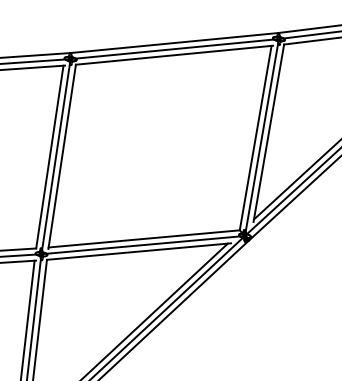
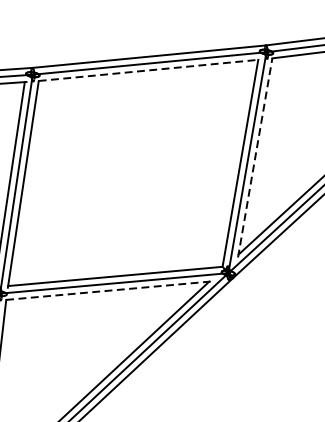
line: (175, 55) -> (150, 70), solid -> dashed
line: (268, 132) -> (254, 157), solid -> dashed
line: (139, 251) -> (110, 290), solid -> dashed

